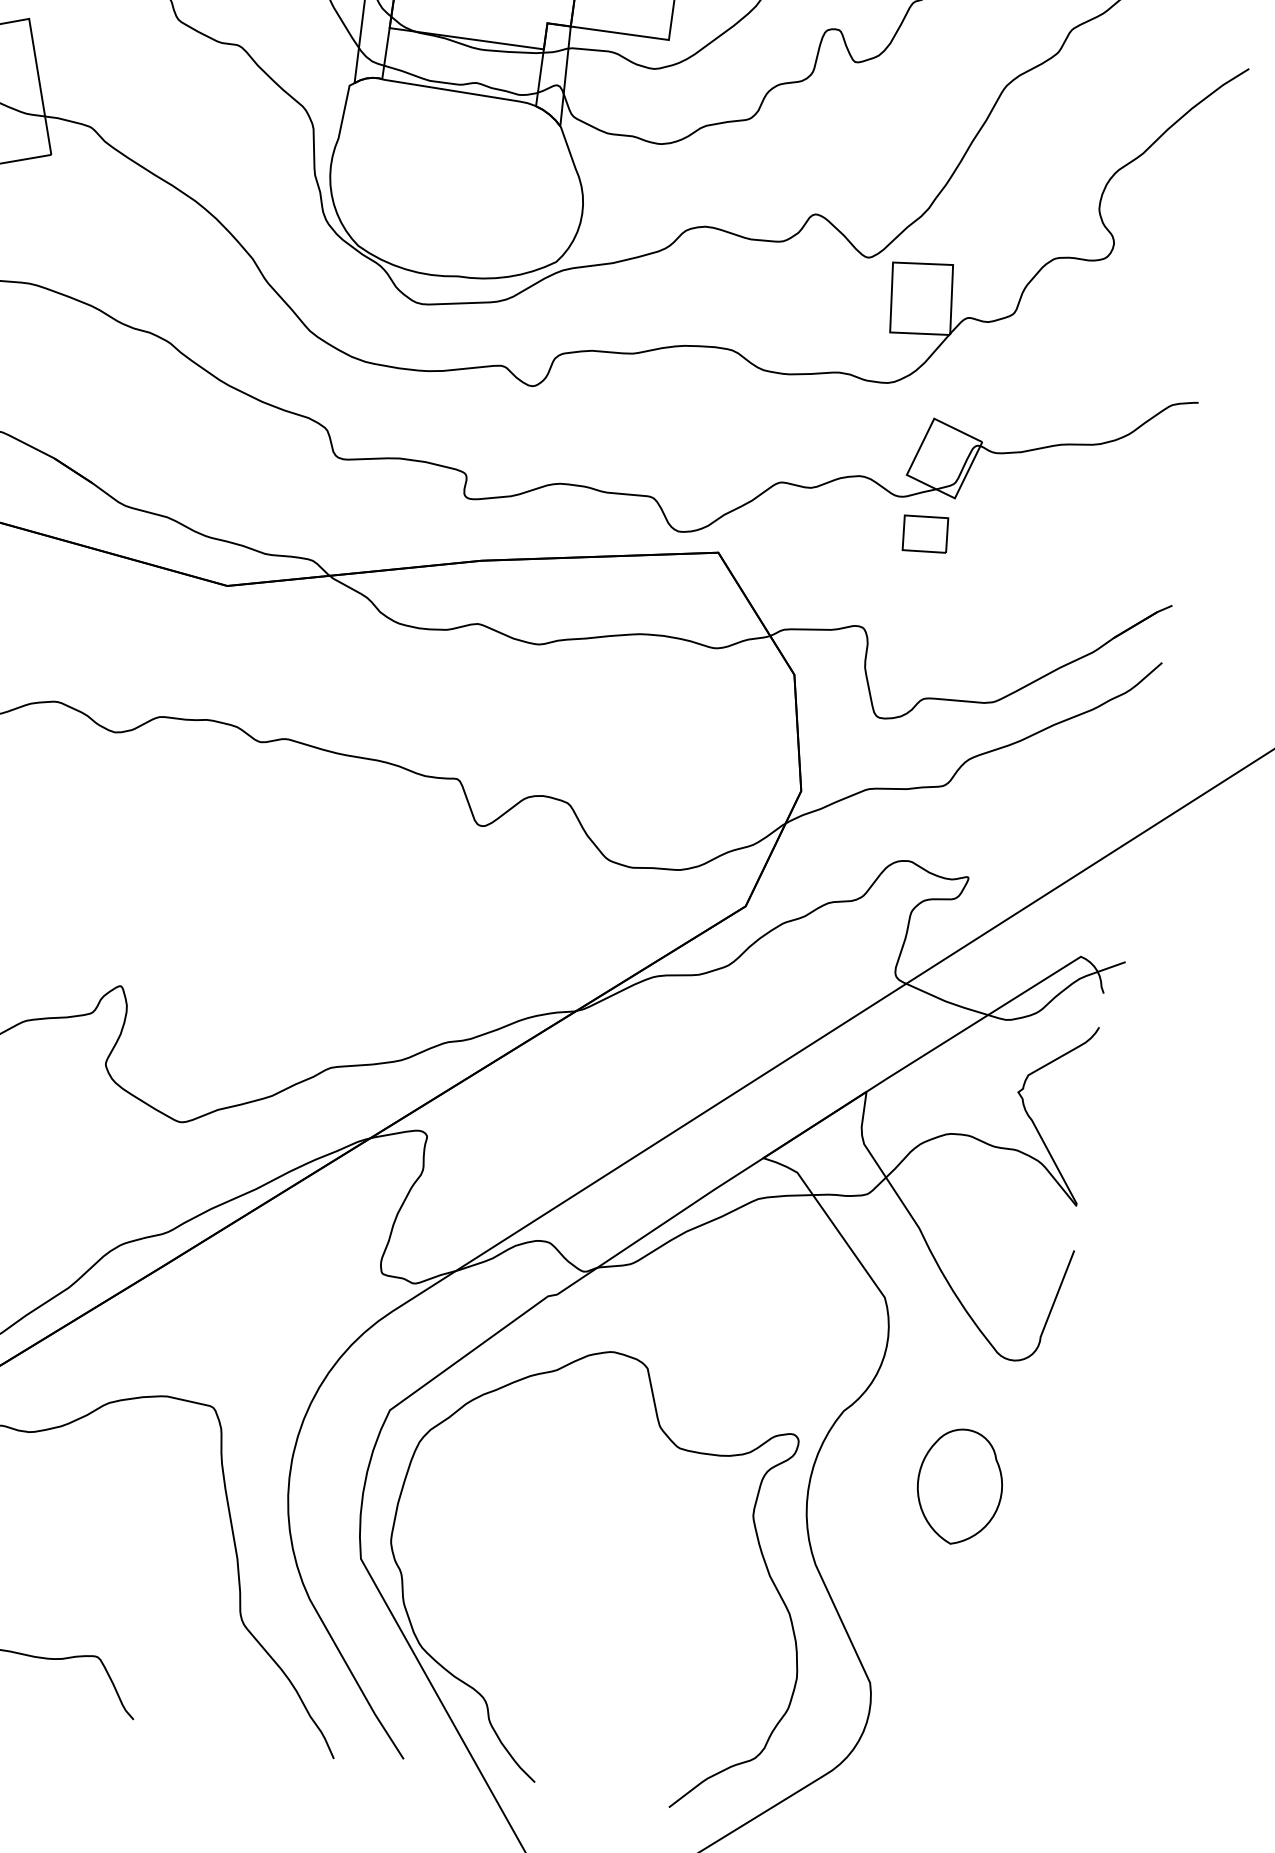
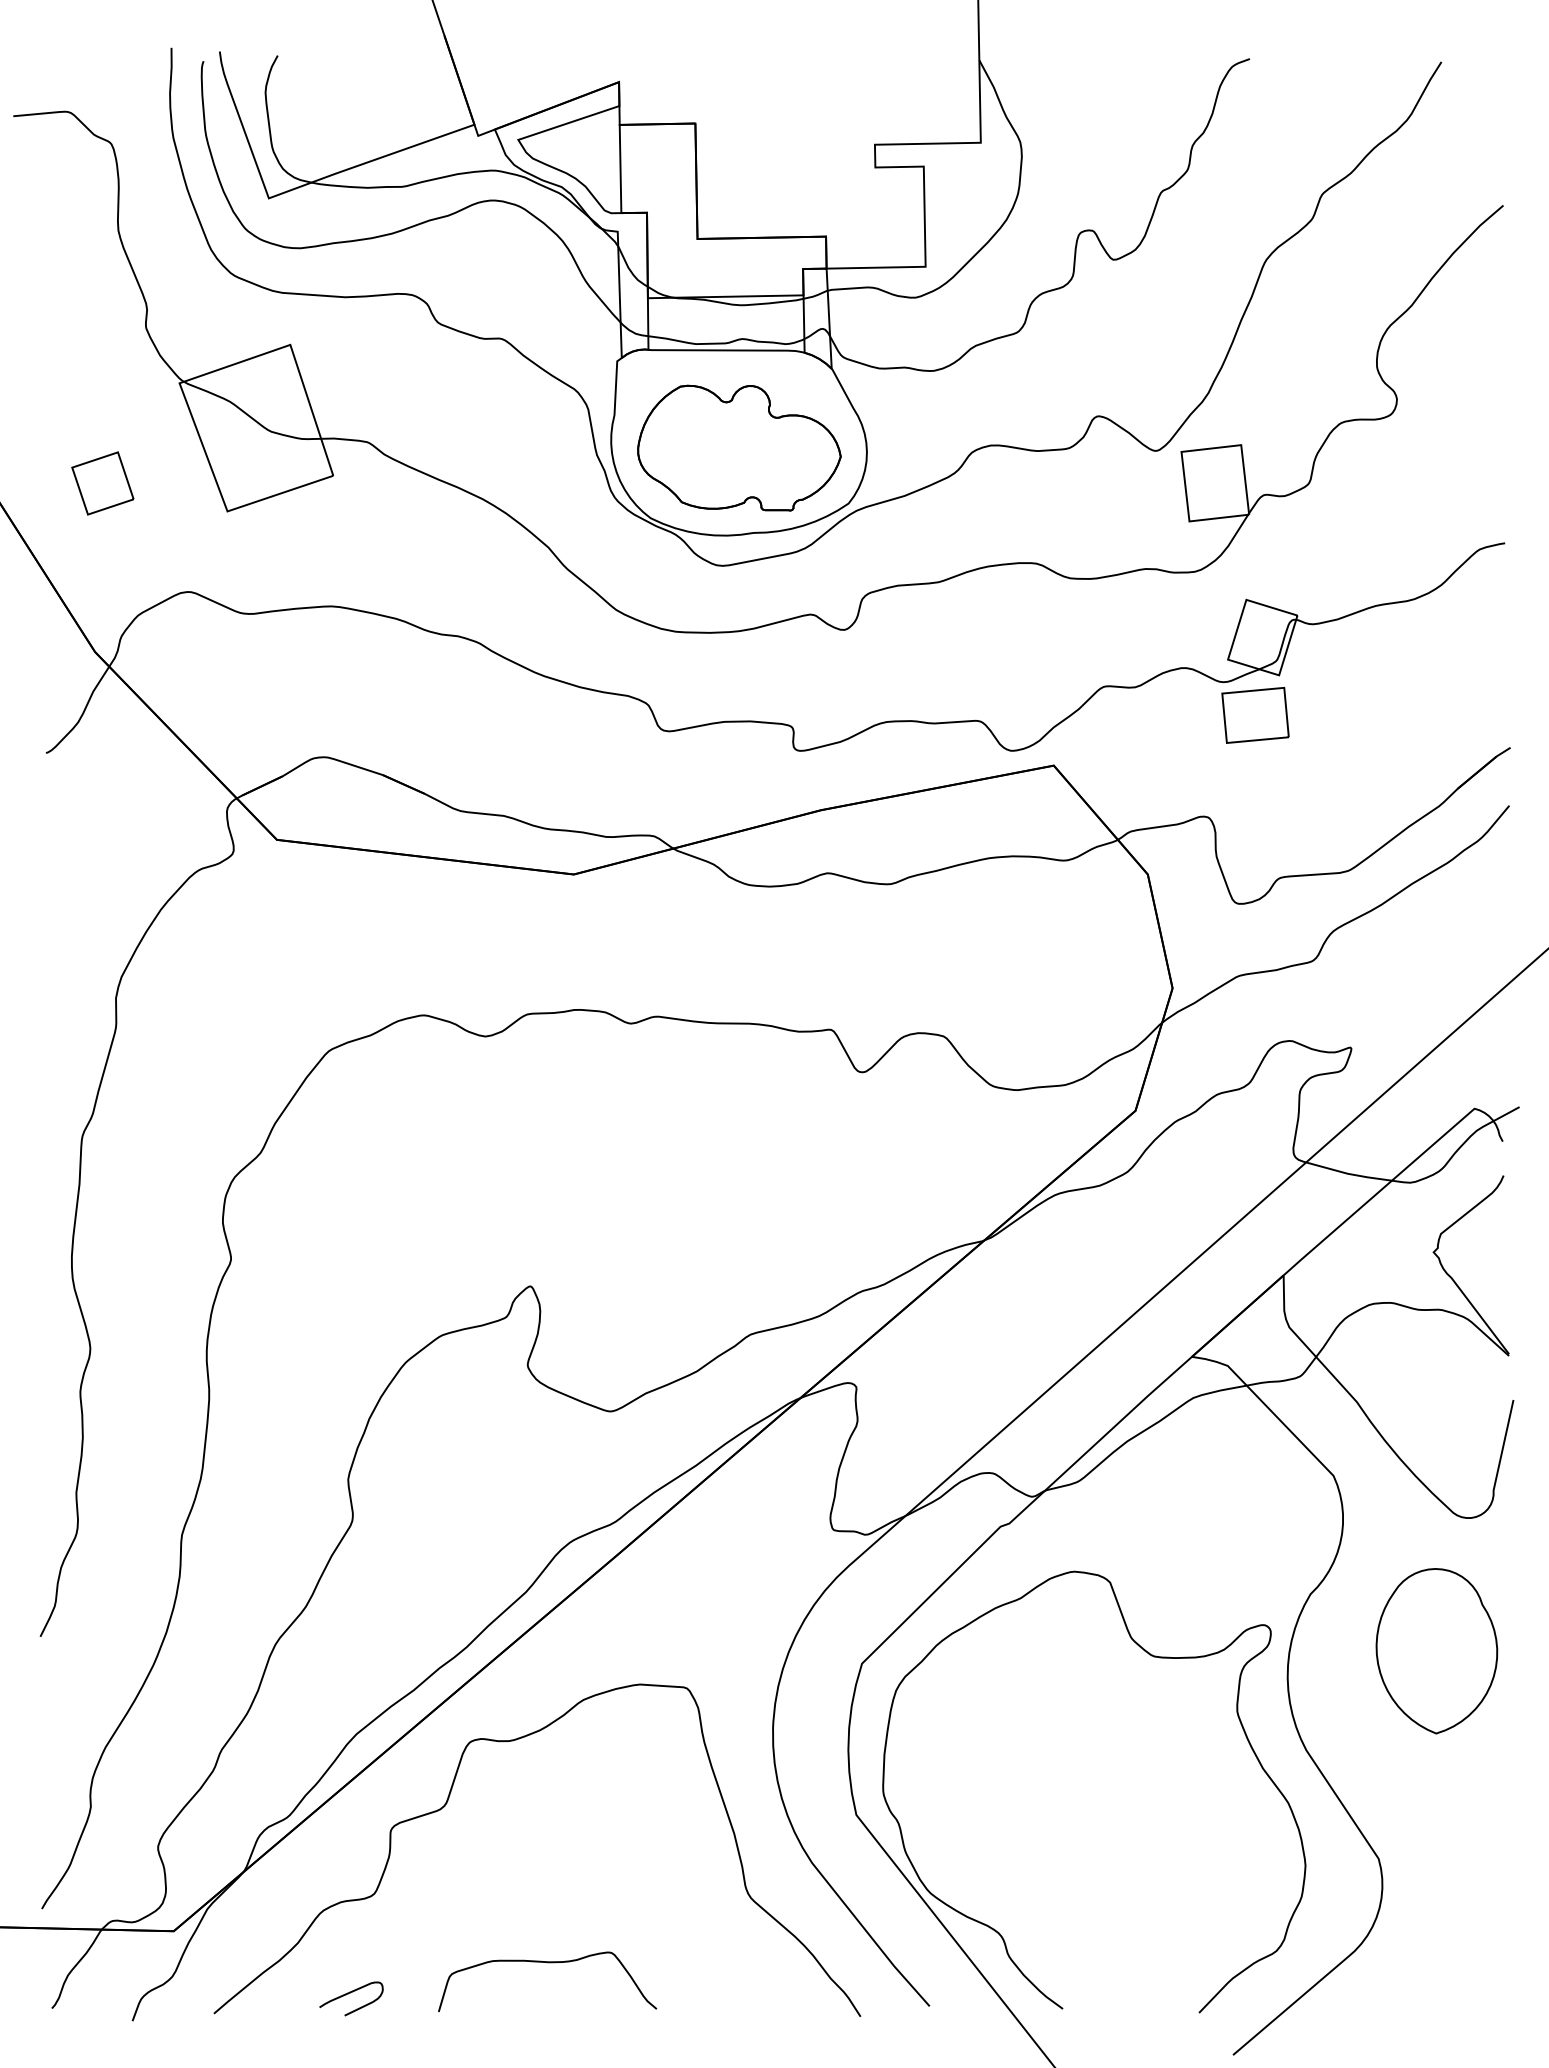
part: (457, 189) -> (739, 447), added
part: (925, 533) -> (1255, 714), size x1.43
part: (959, 1487) -> (1436, 1651), size x1.43

